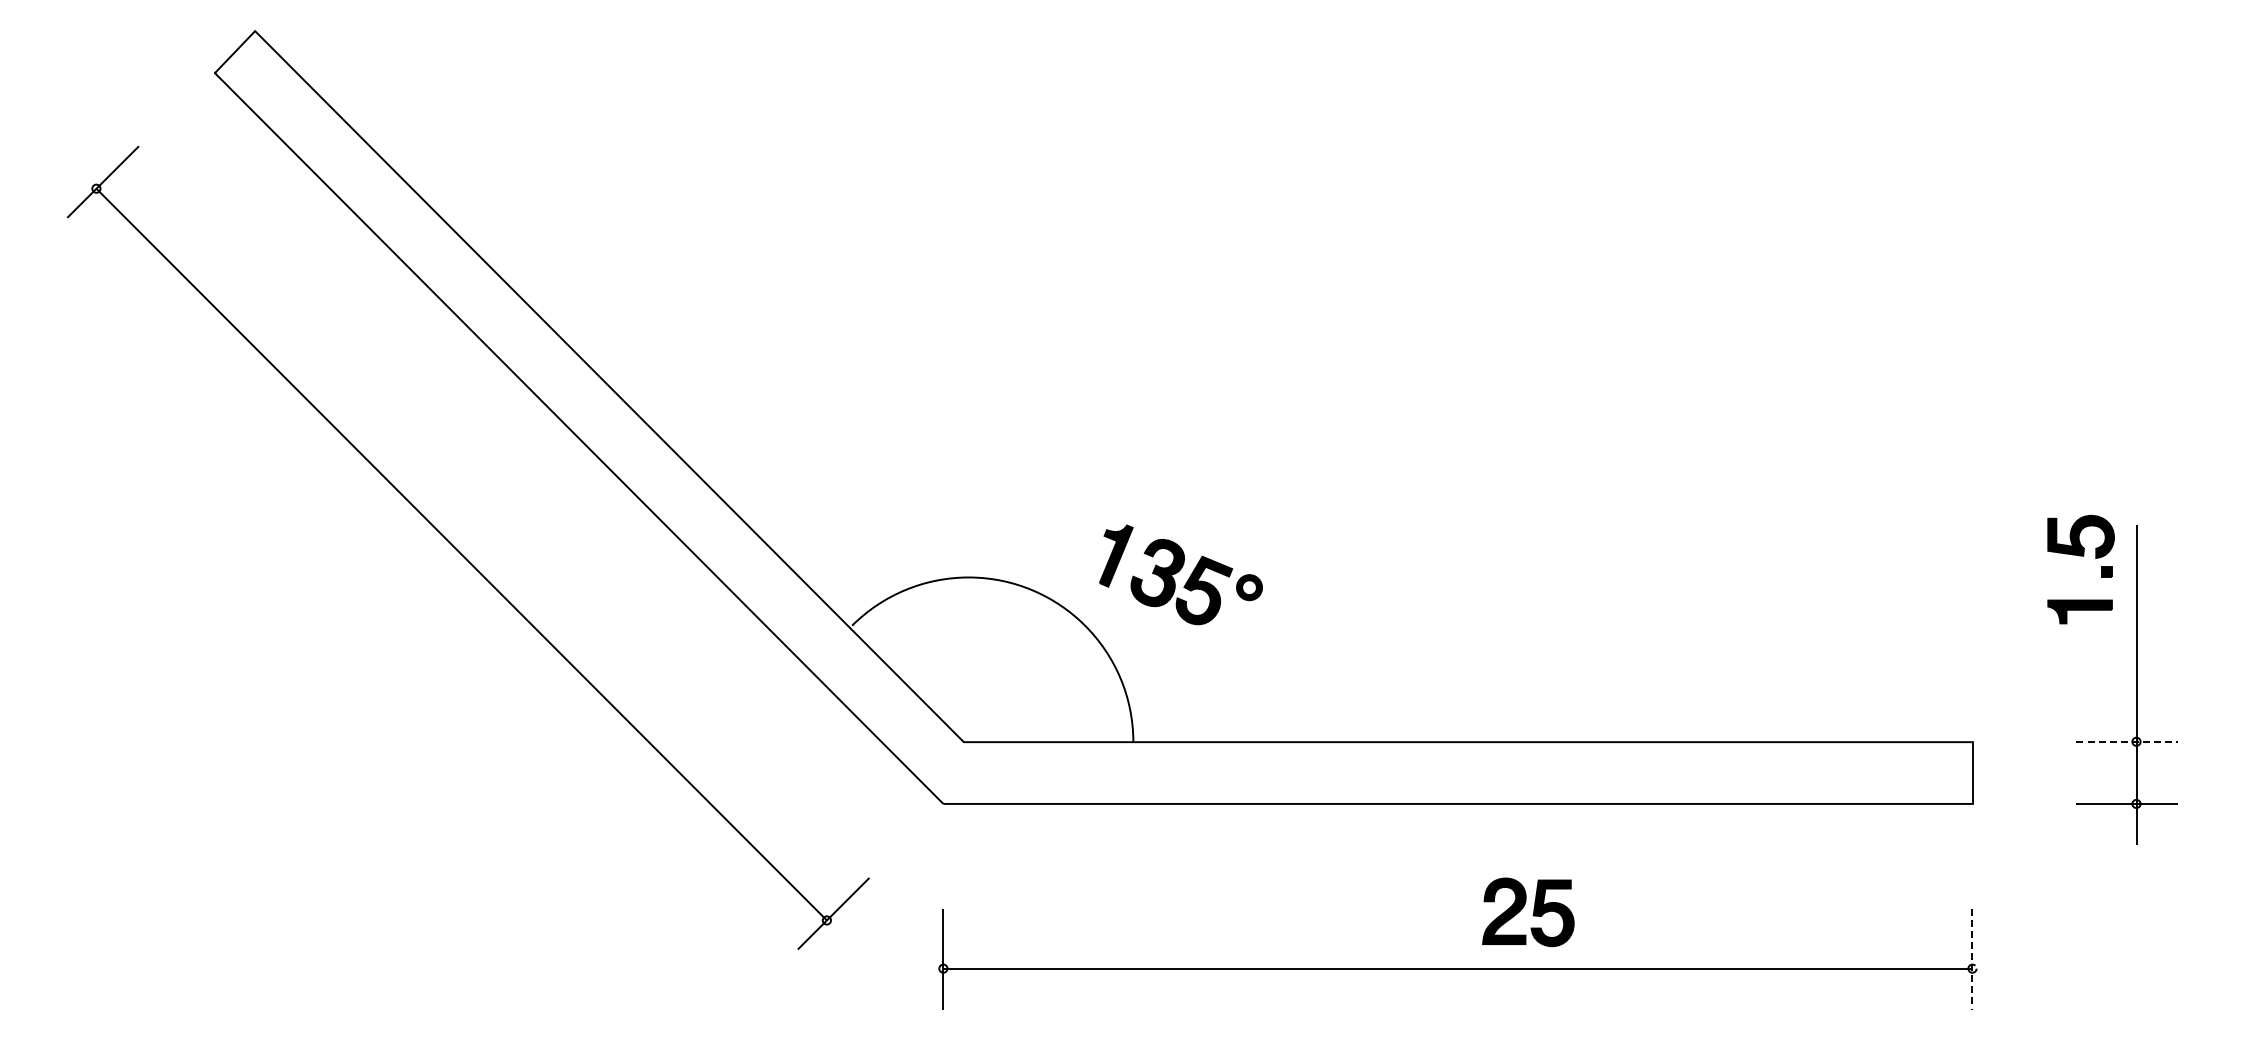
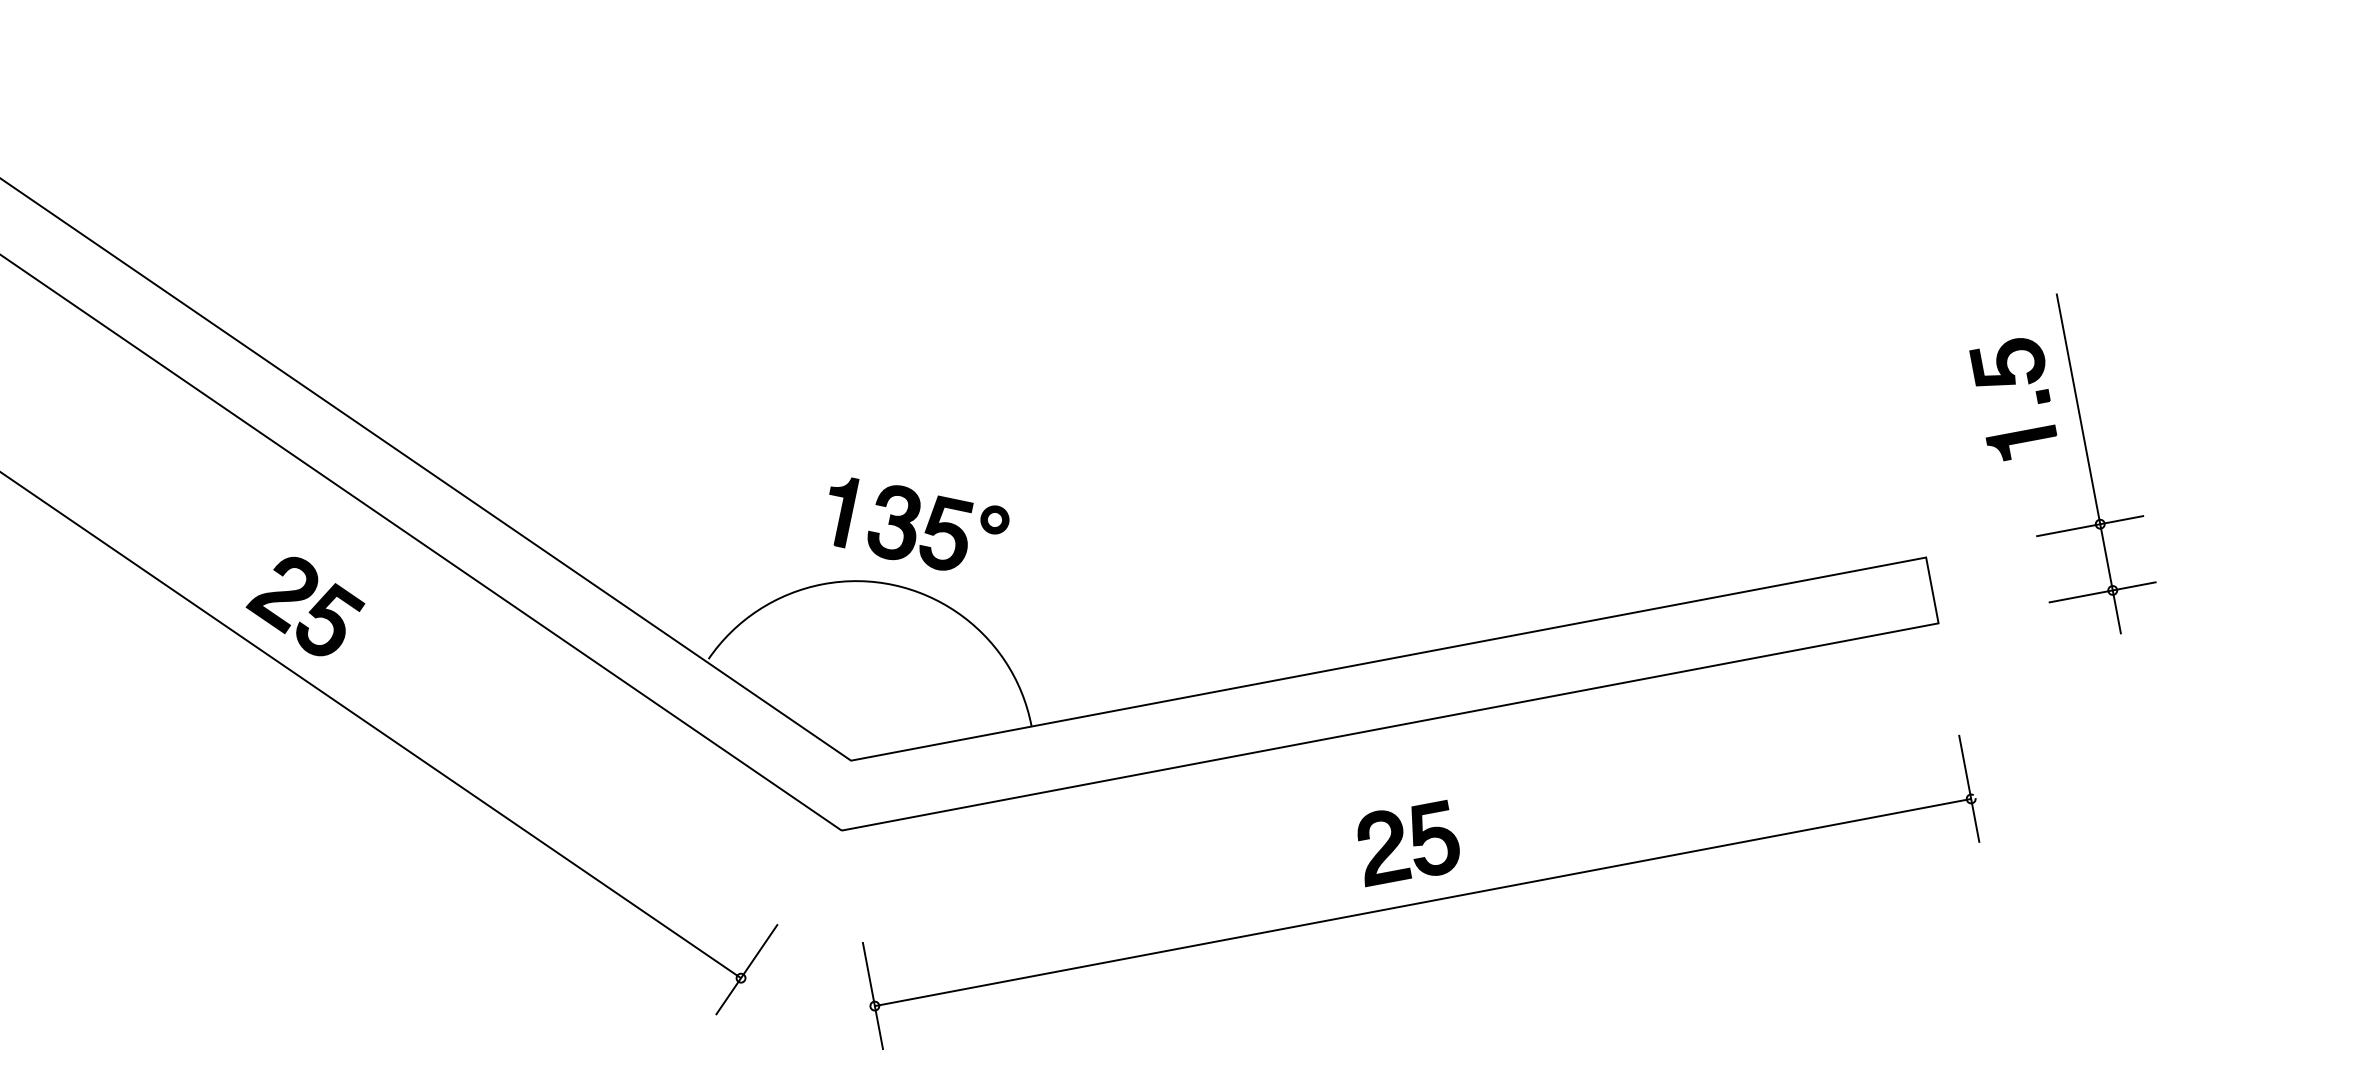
part: (495, 509) -> (305, 607), added
part: (2080, 556) -> (2012, 384), moved
part: (1180, 574) -> (918, 519), moved
line: (2127, 741) -> (2090, 525), dashed -> solid
part: (1528, 912) -> (1408, 843), moved
line: (1972, 959) -> (1969, 789), dashed -> solid

